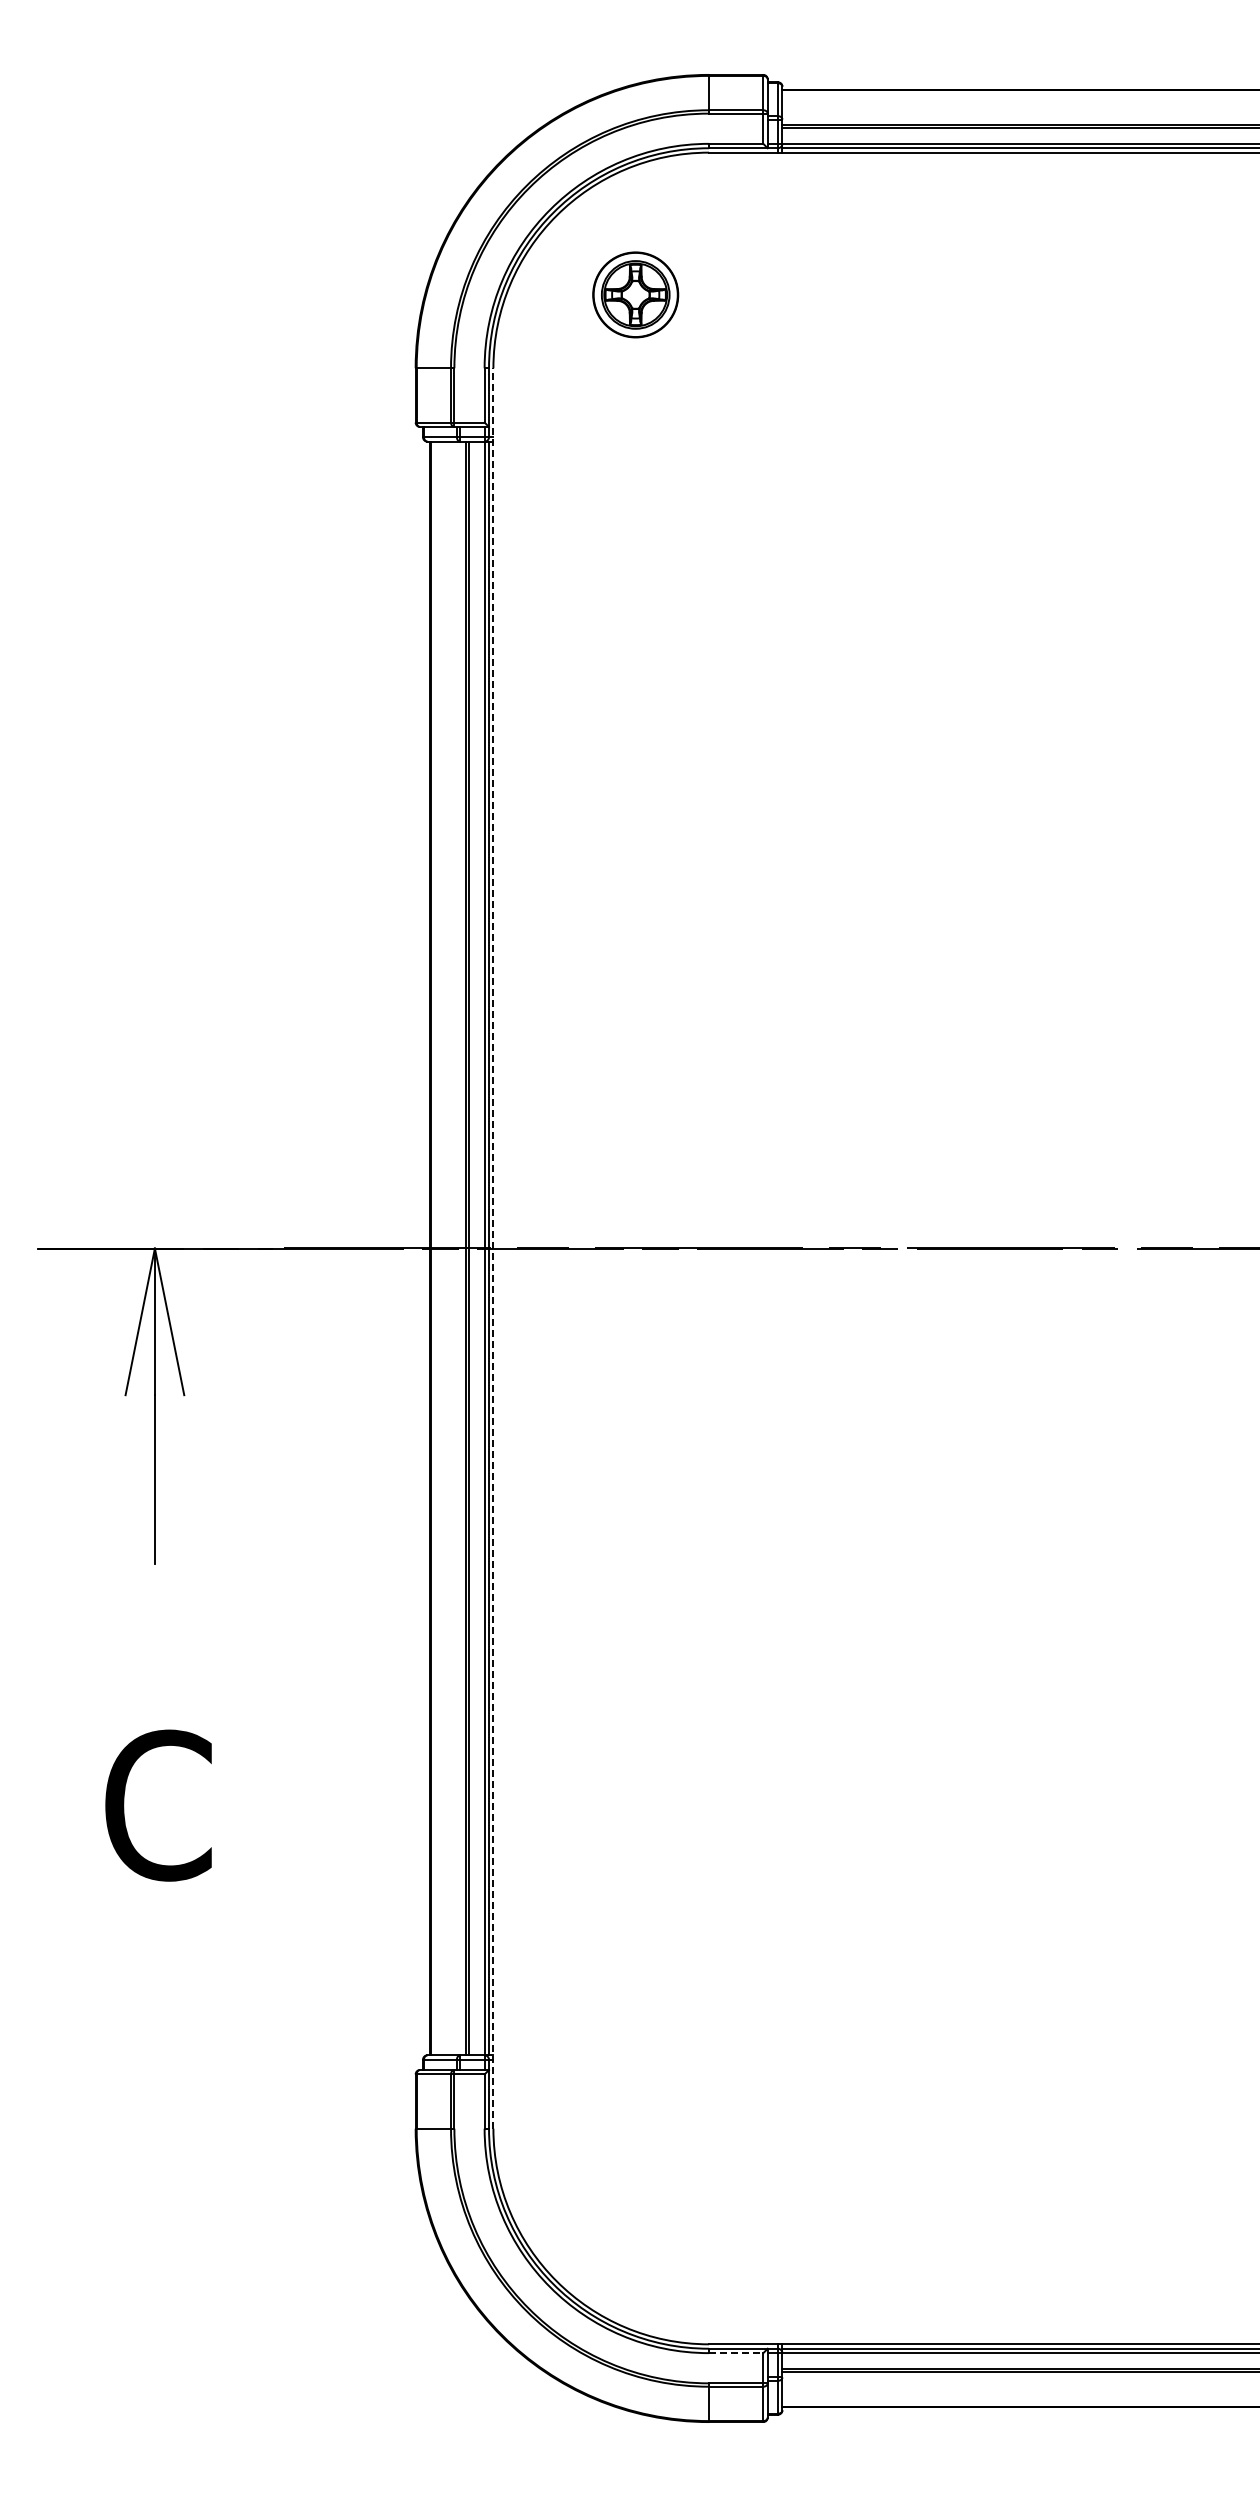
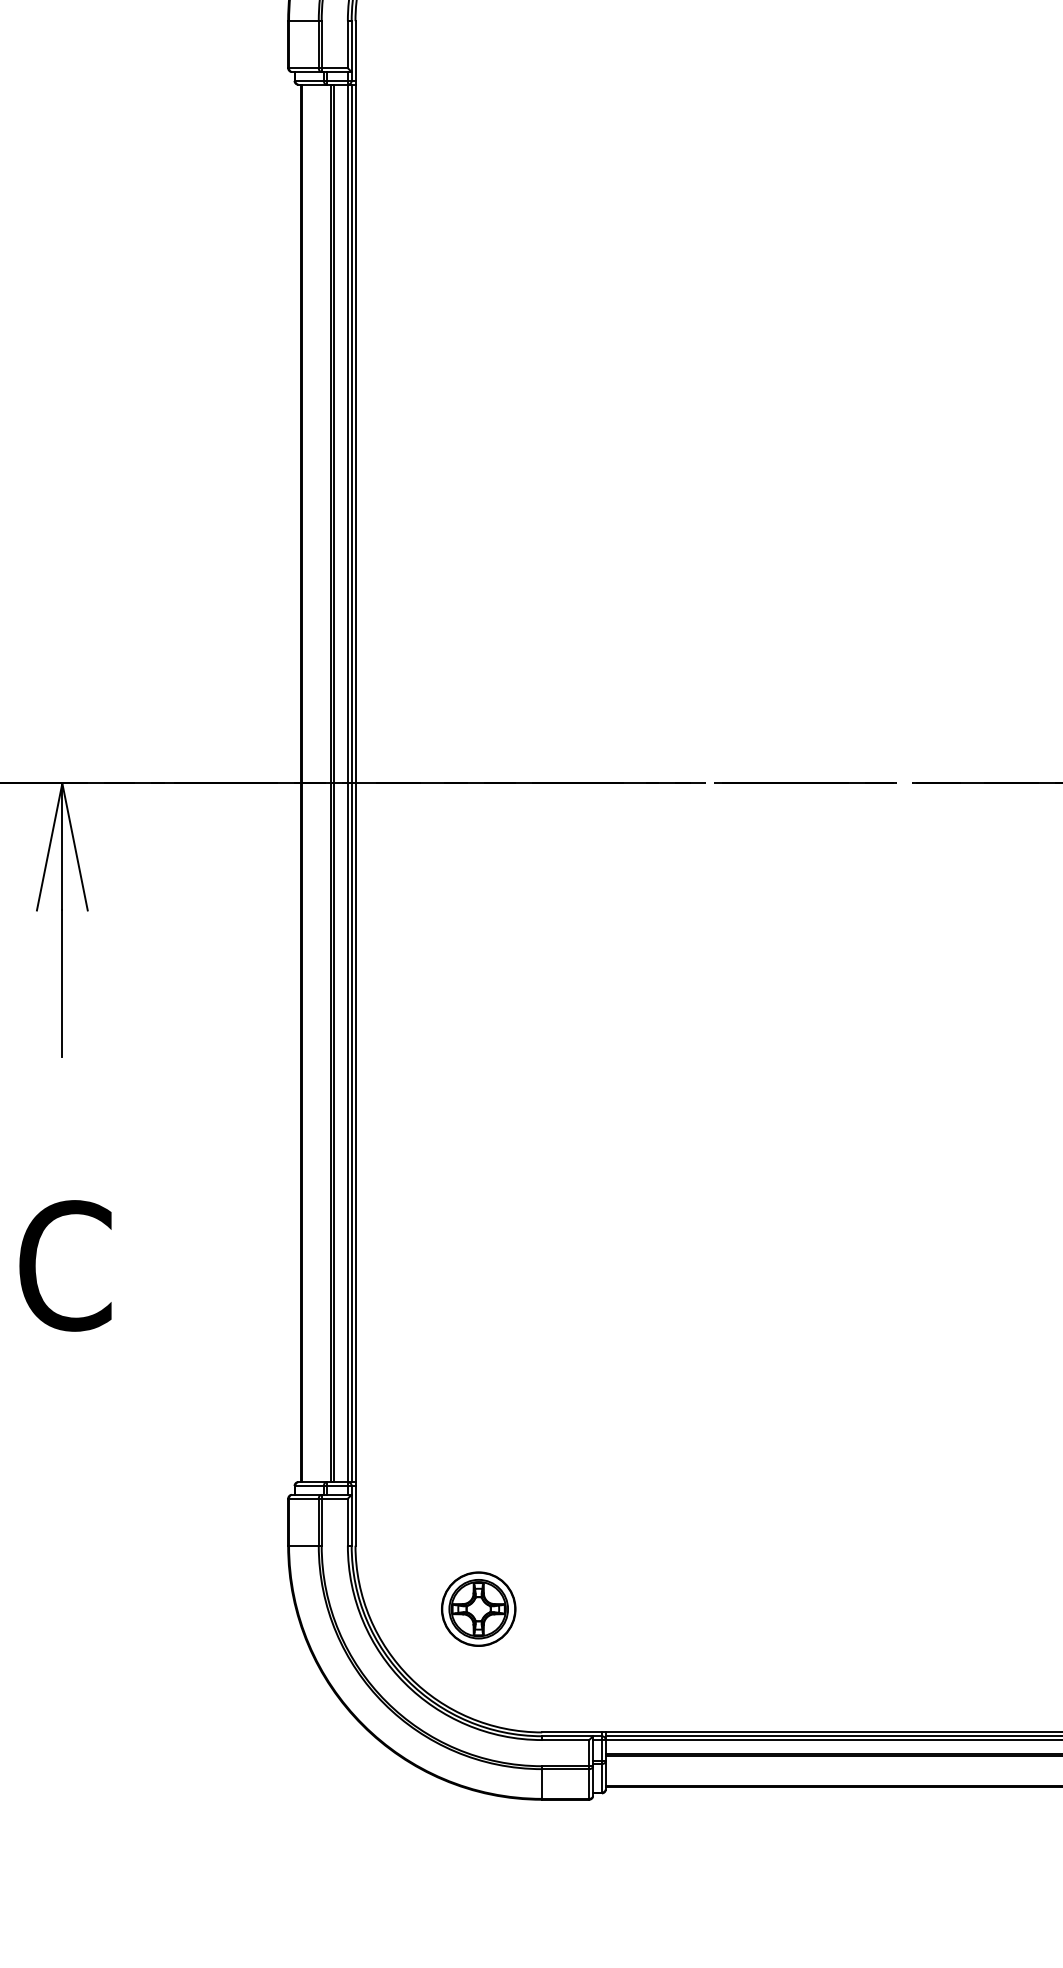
line: (493, 1247) -> (355, 782), dashed -> solid
part: (635, 2201) -> (478, 1608), added
line: (736, 2353) -> (566, 1740), dashed -> solid

